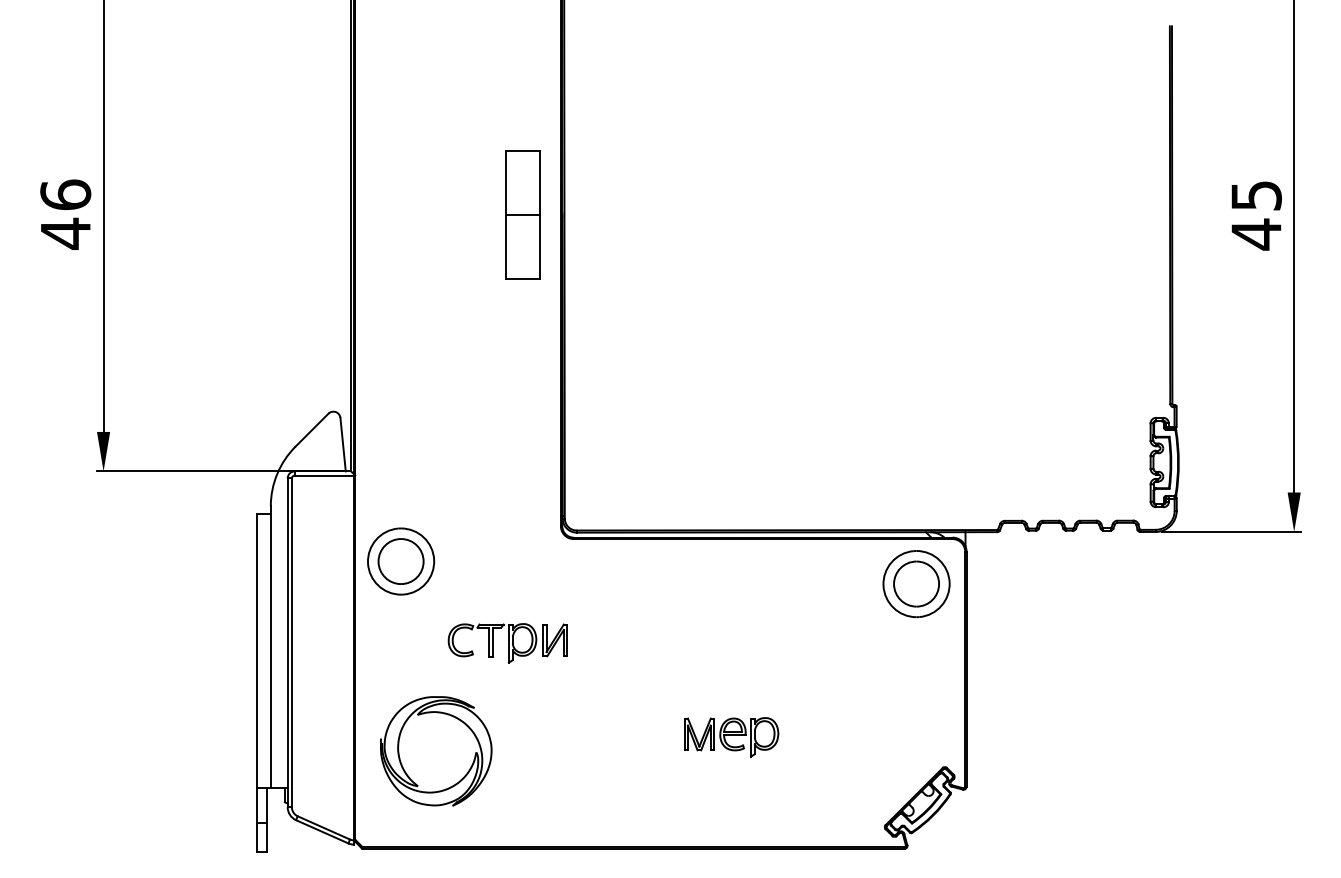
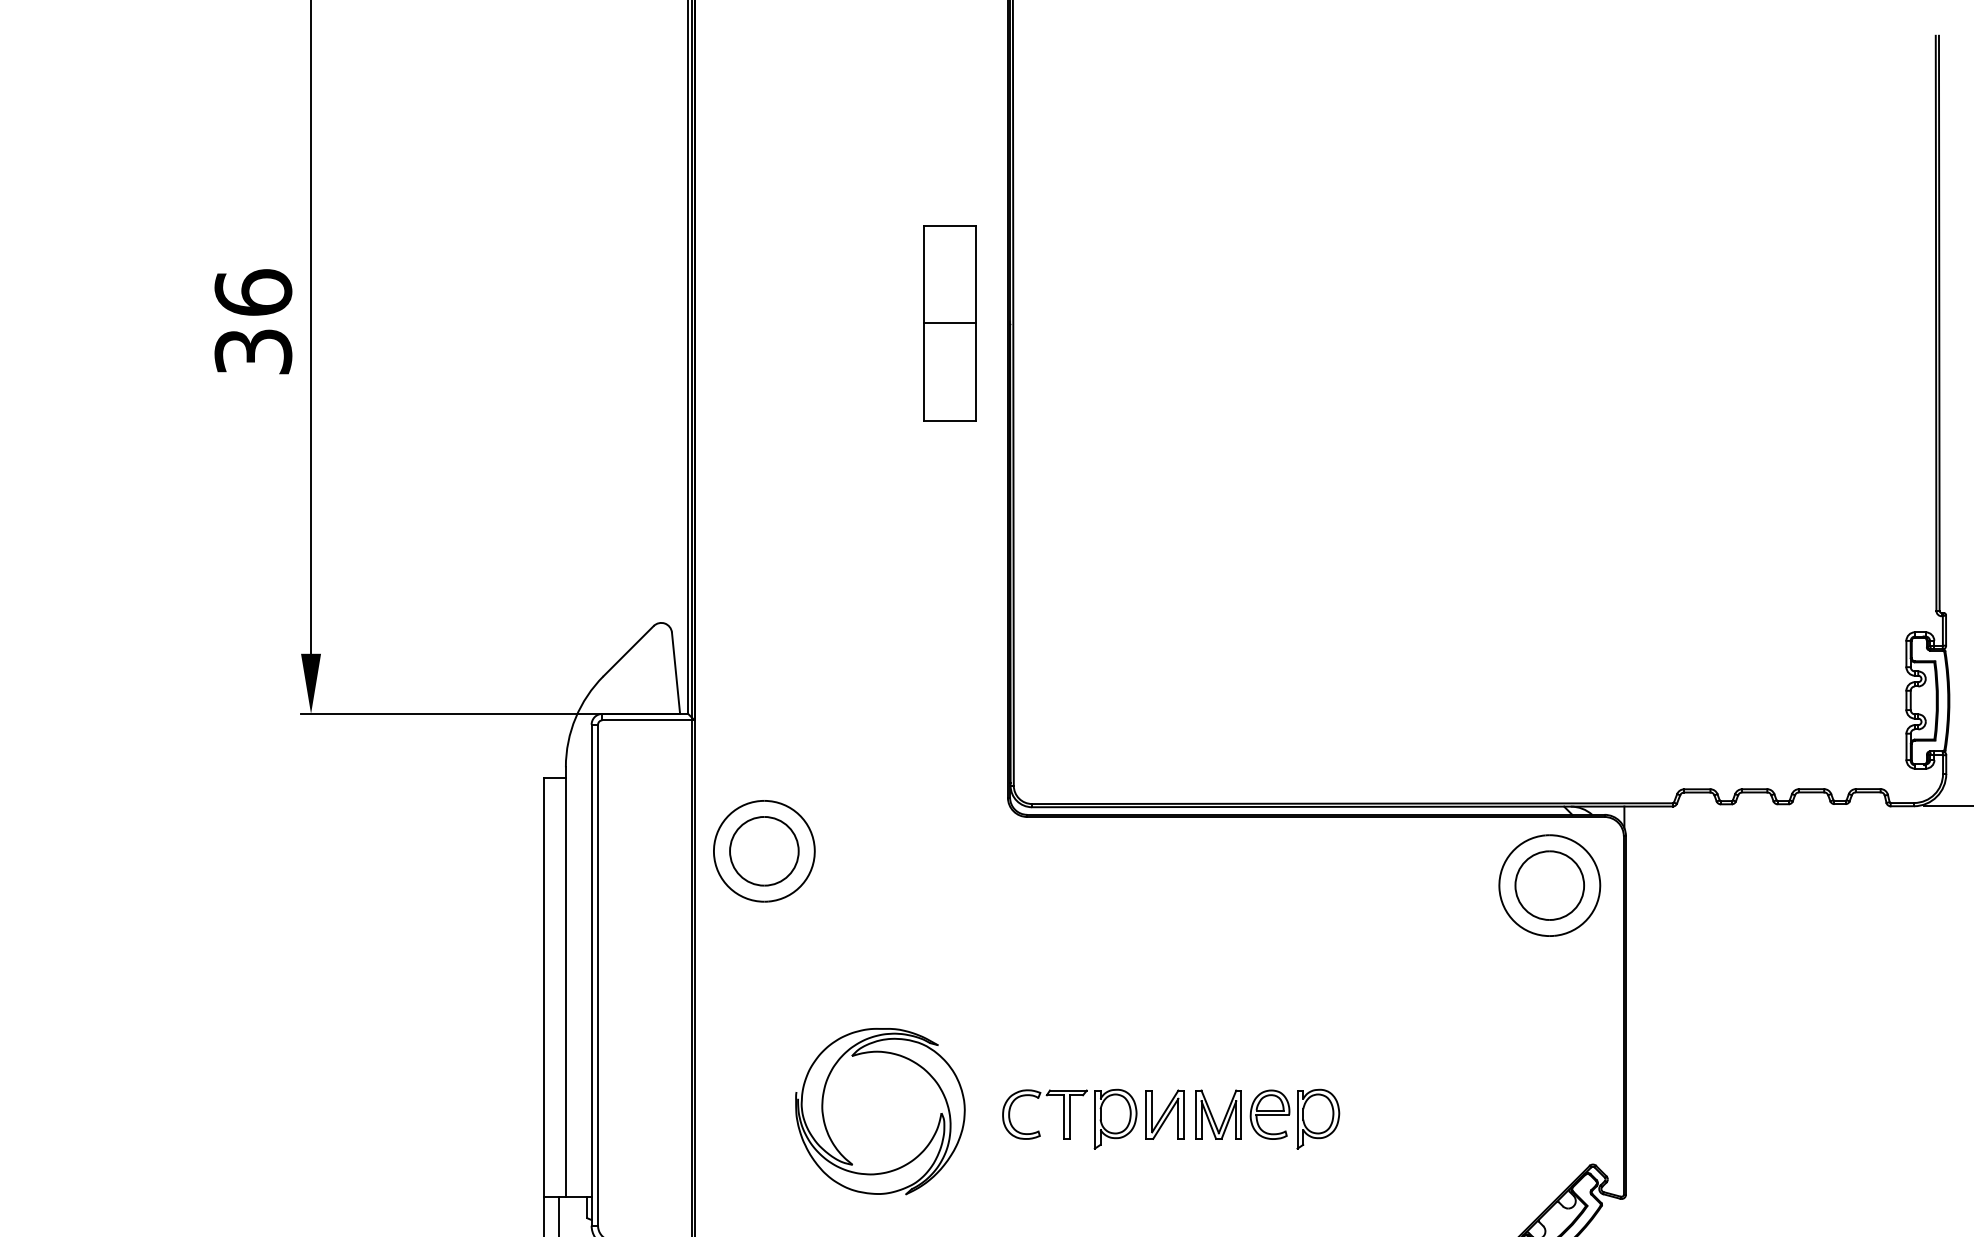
text: (65, 233) -> (253, 351), 46 -> 36
part: (507, 643) -> (1092, 1119), moved
part: (436, 751) -> (880, 1111), moved

